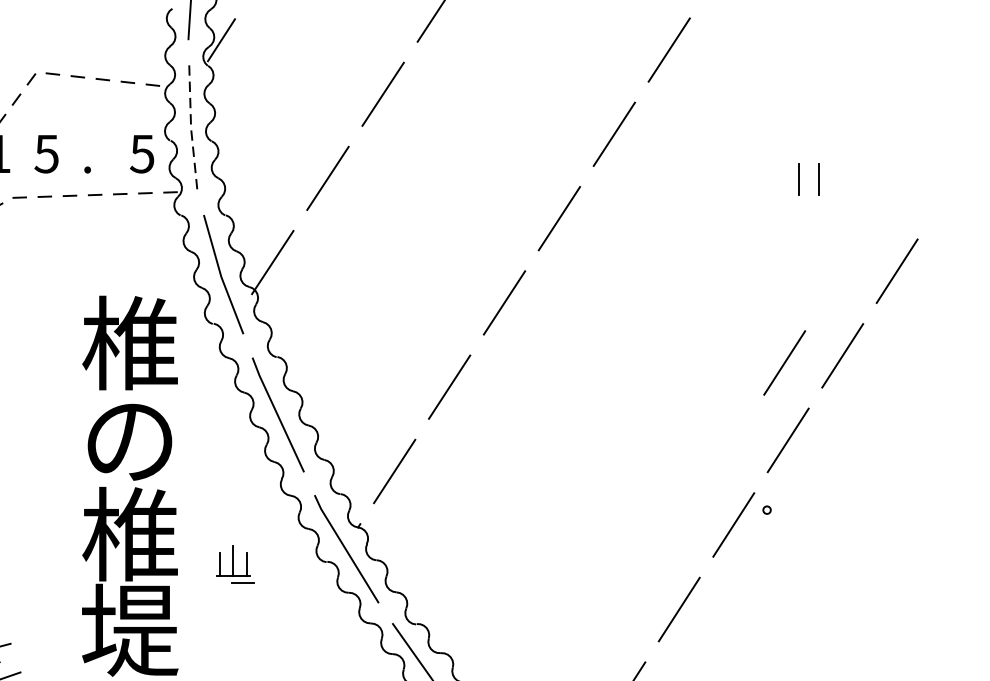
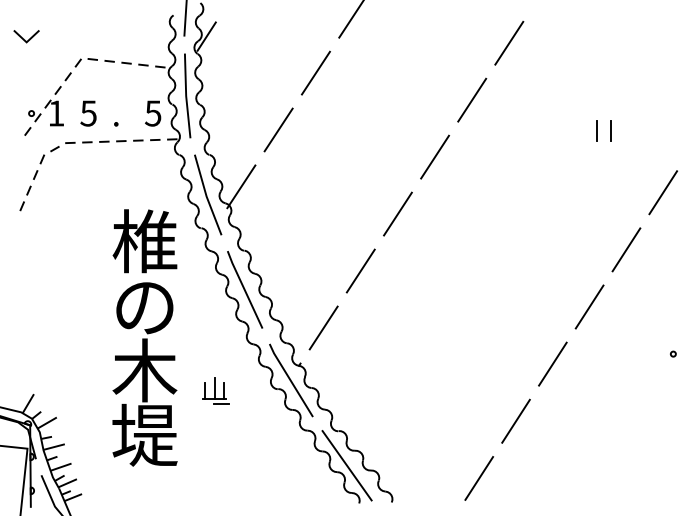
line: (191, 128) -> (186, 96), dashed -> solid
line: (783, 362) -> (586, 254), removed
circle: (767, 509) -> (673, 353), moved
text: (129, 534) -> (144, 370), 椎 -> 木

